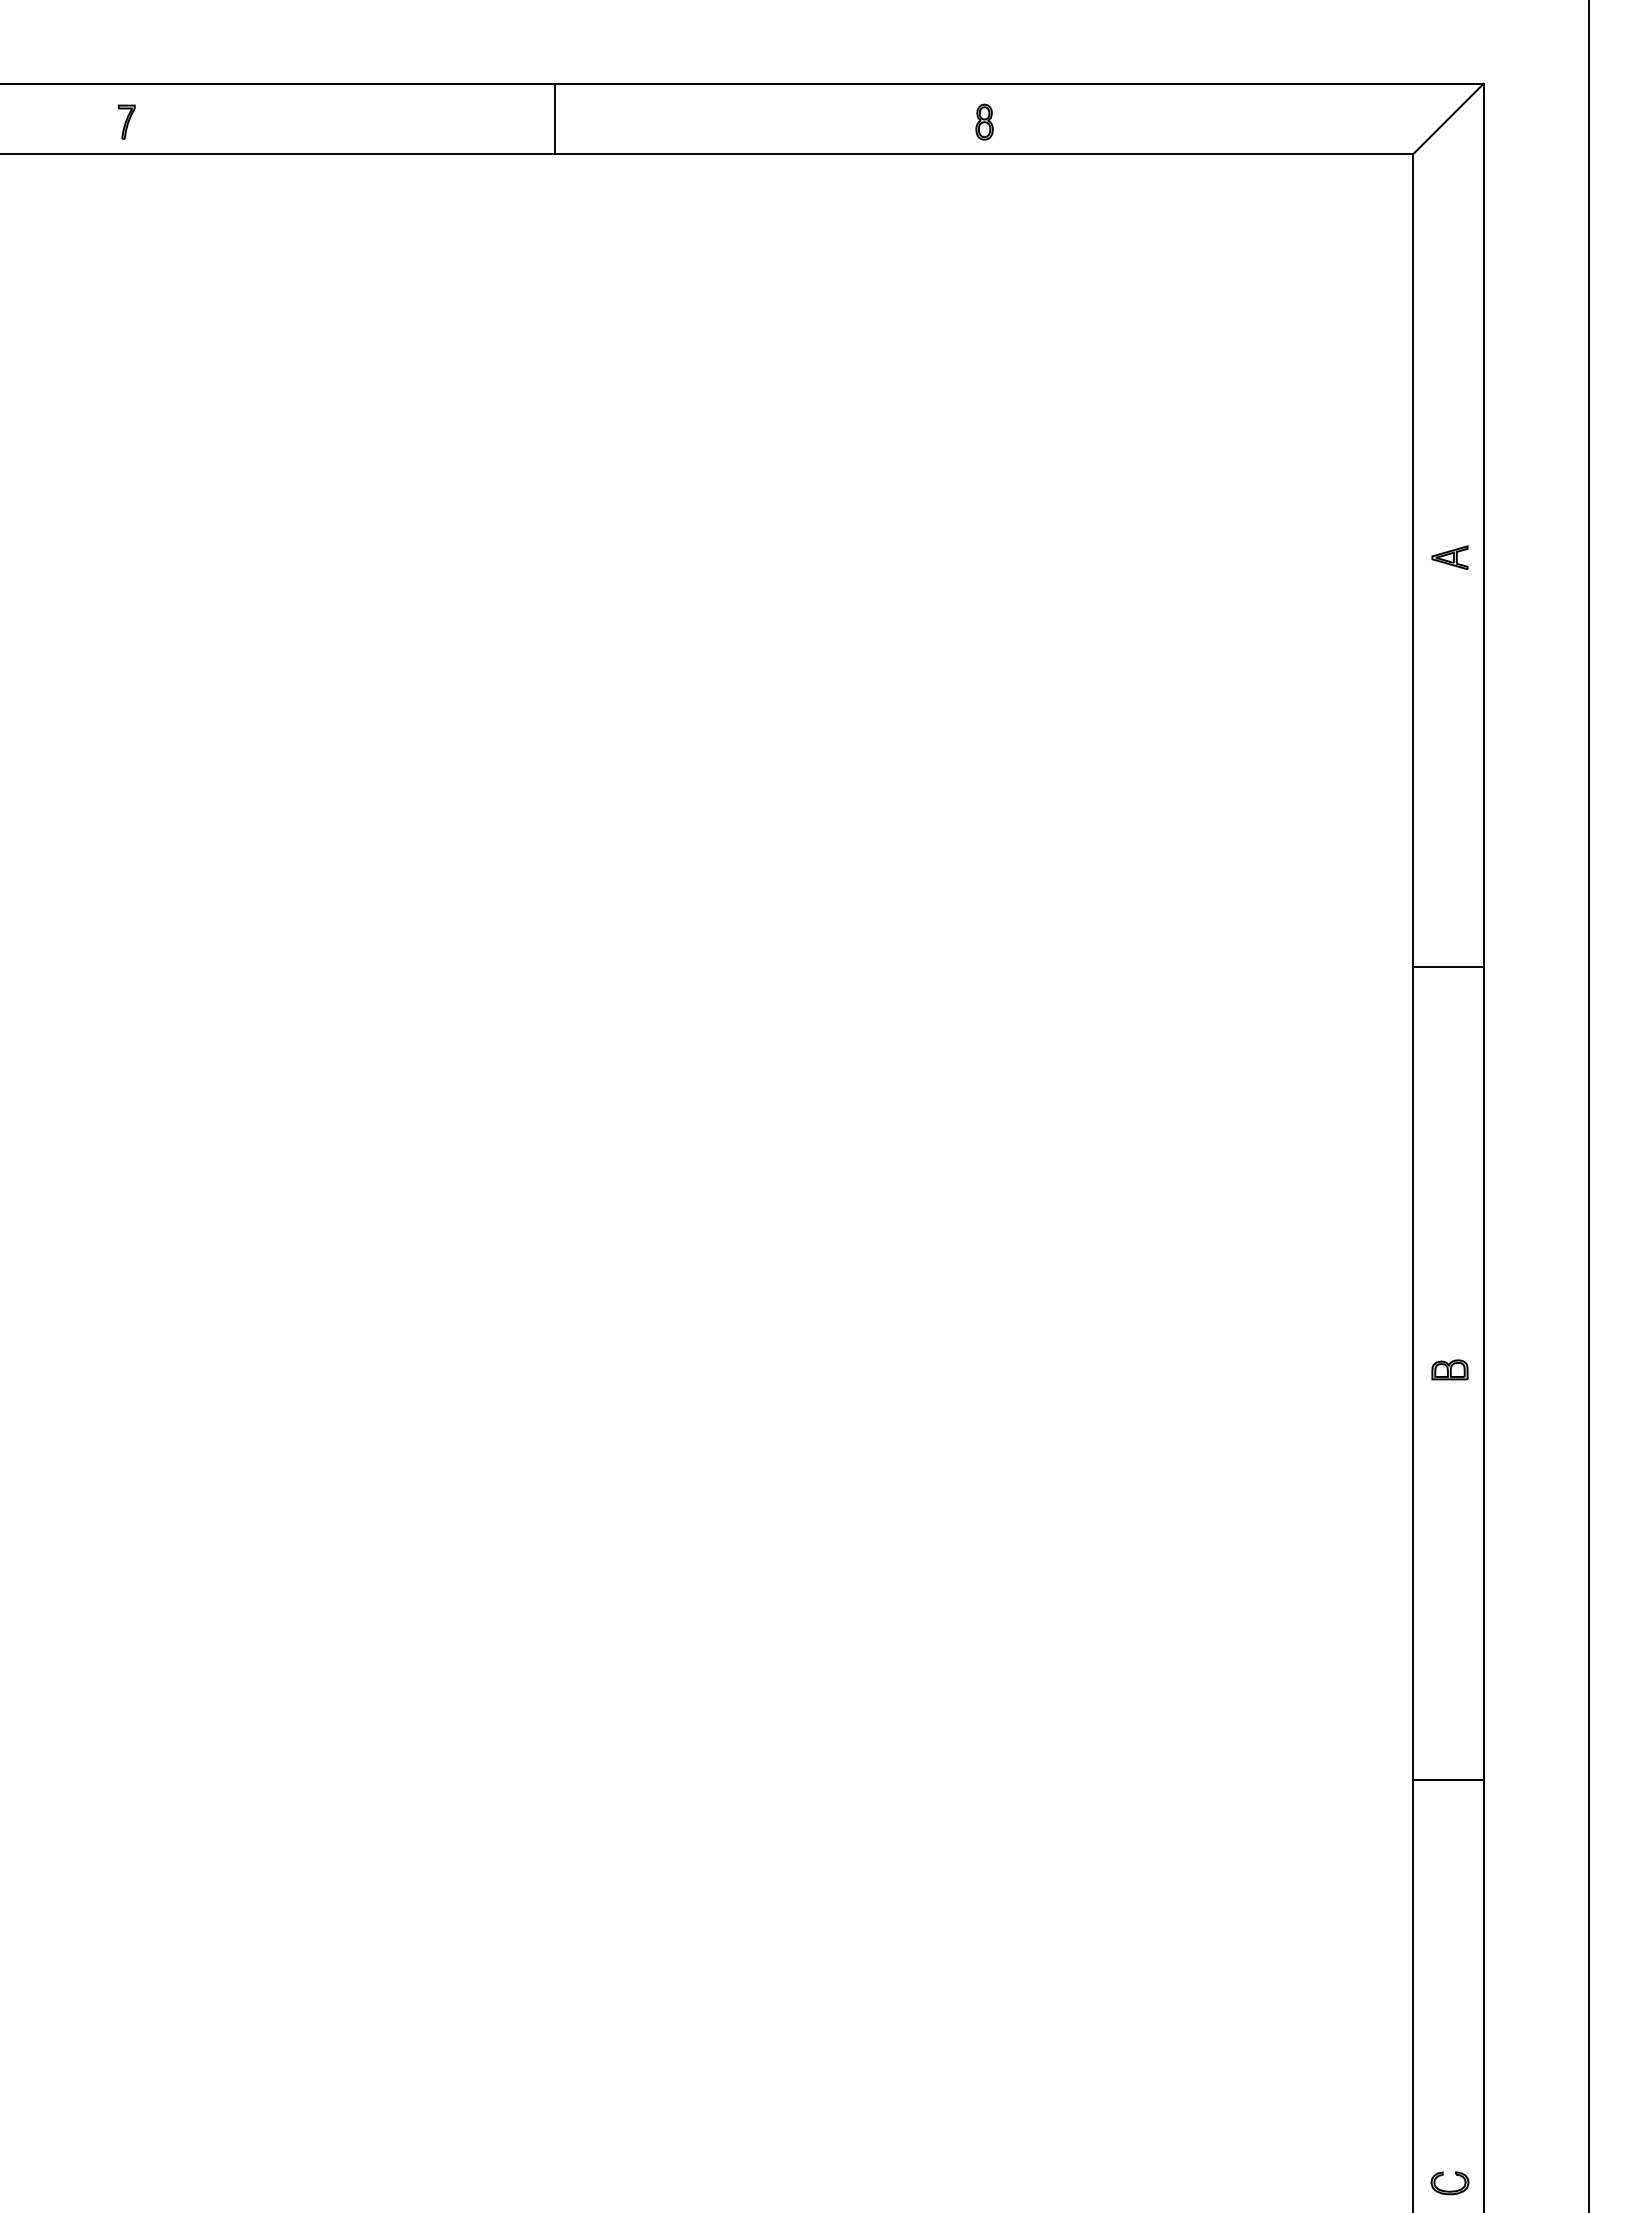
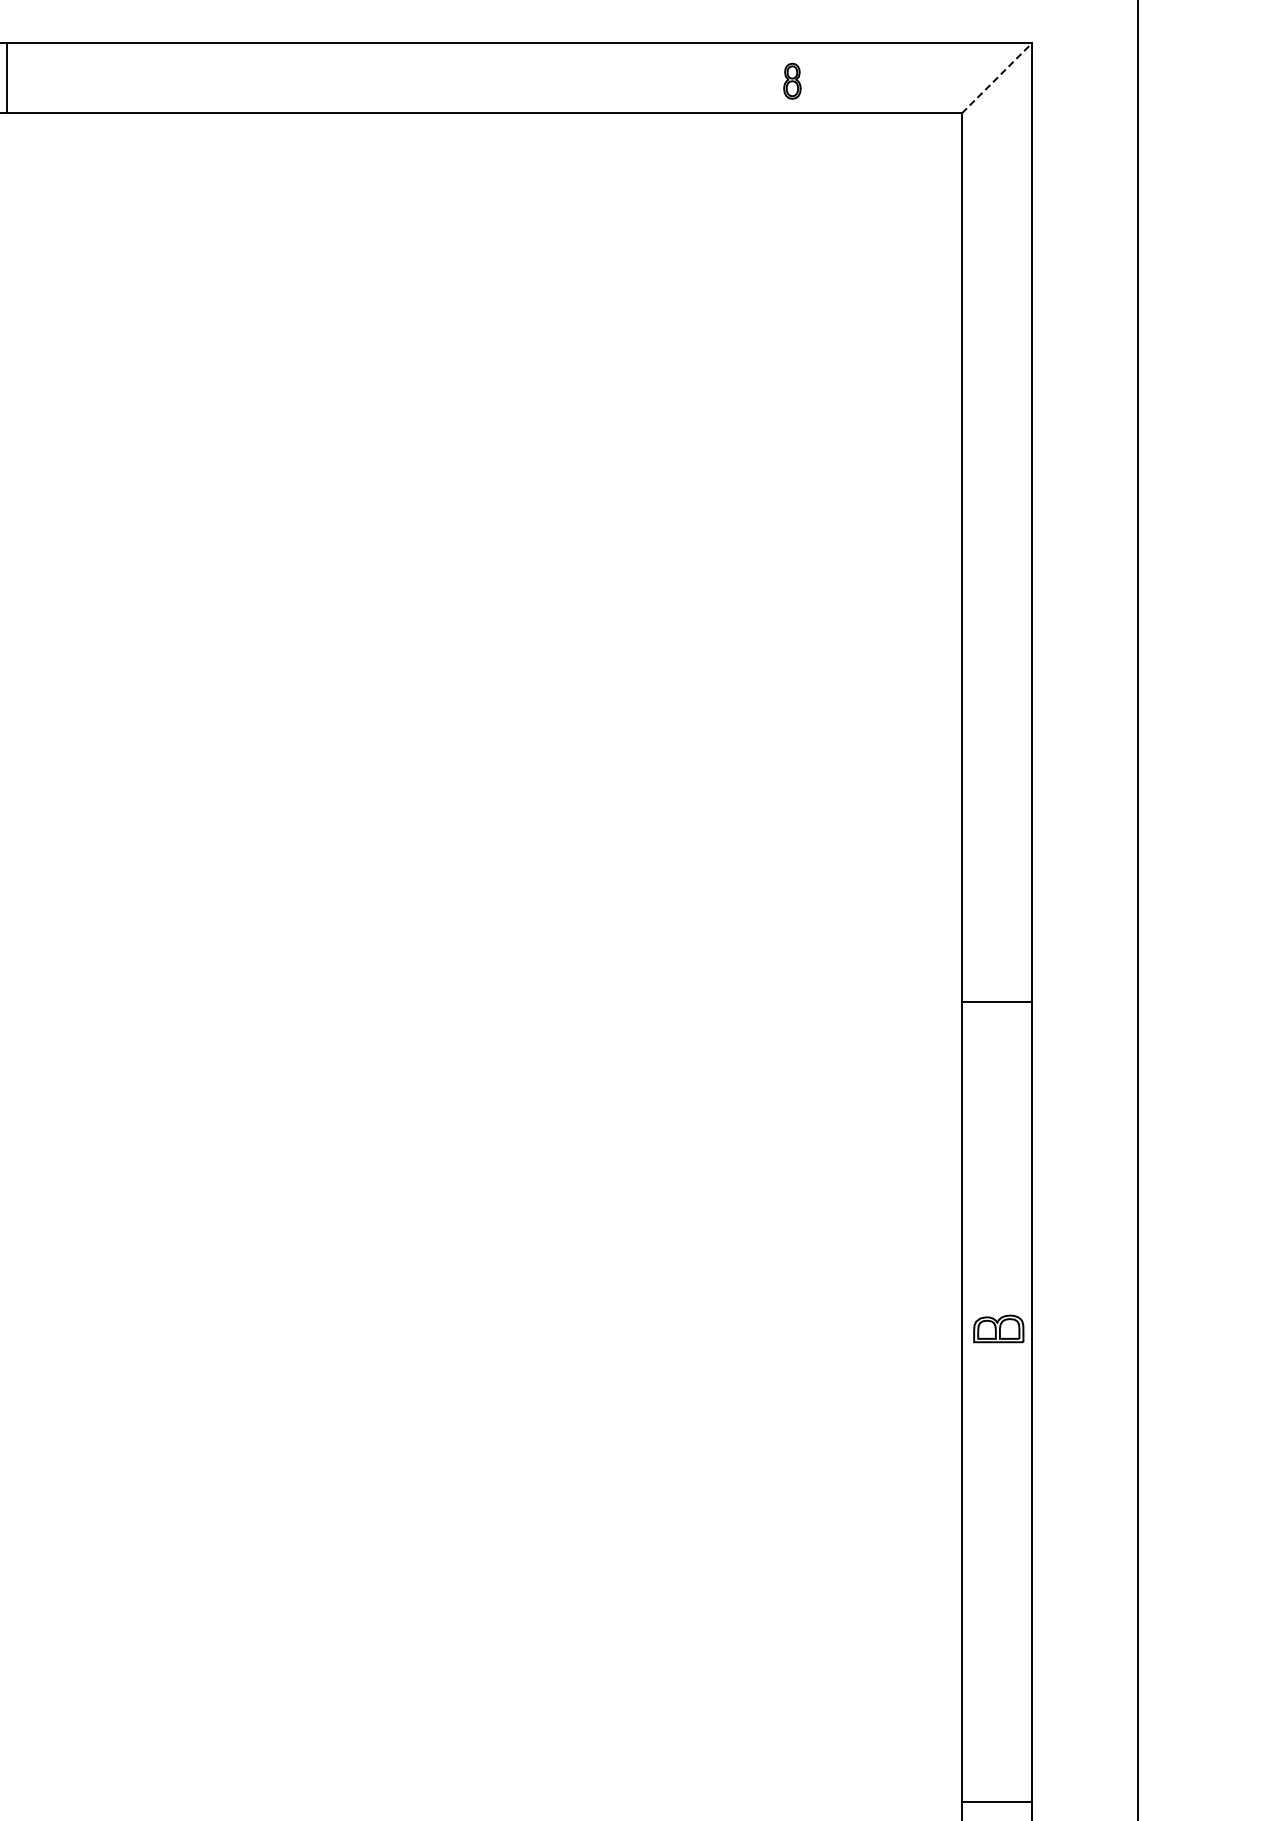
line: (554, 118) -> (6, 77), moved
line: (1448, 119) -> (997, 78), solid -> dashed
part: (984, 121) -> (792, 80), moved
part: (1449, 557) -> (998, 516), removed
line: (1448, 967) -> (997, 1002), moved
part: (1449, 1369) -> (998, 1328), size x1.4
line: (1448, 1779) -> (997, 1801), moved

